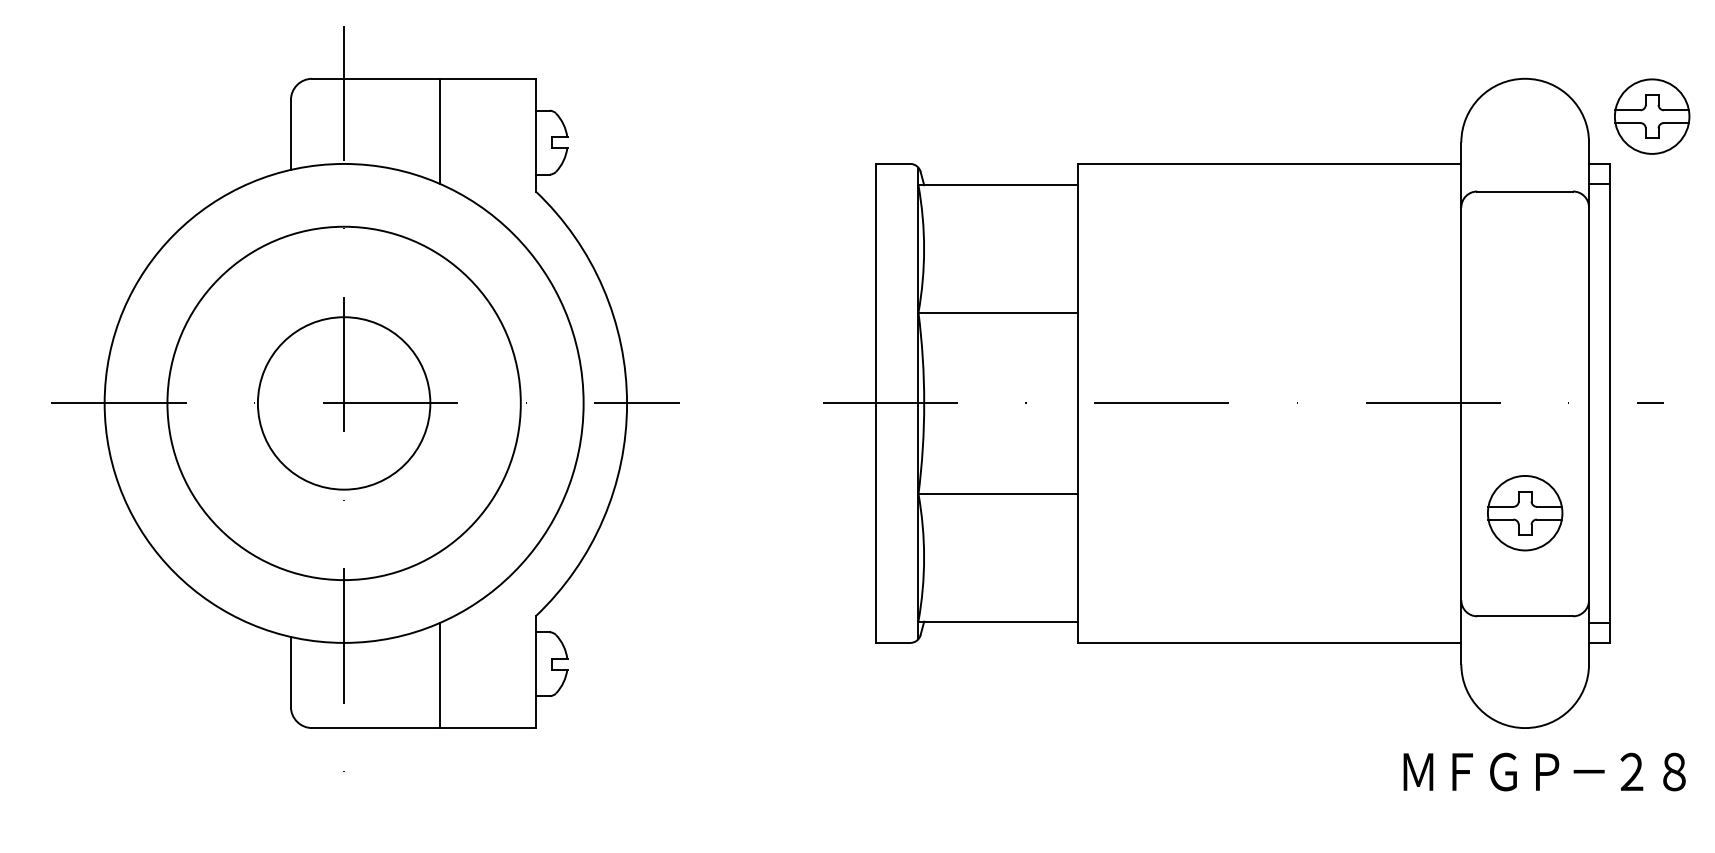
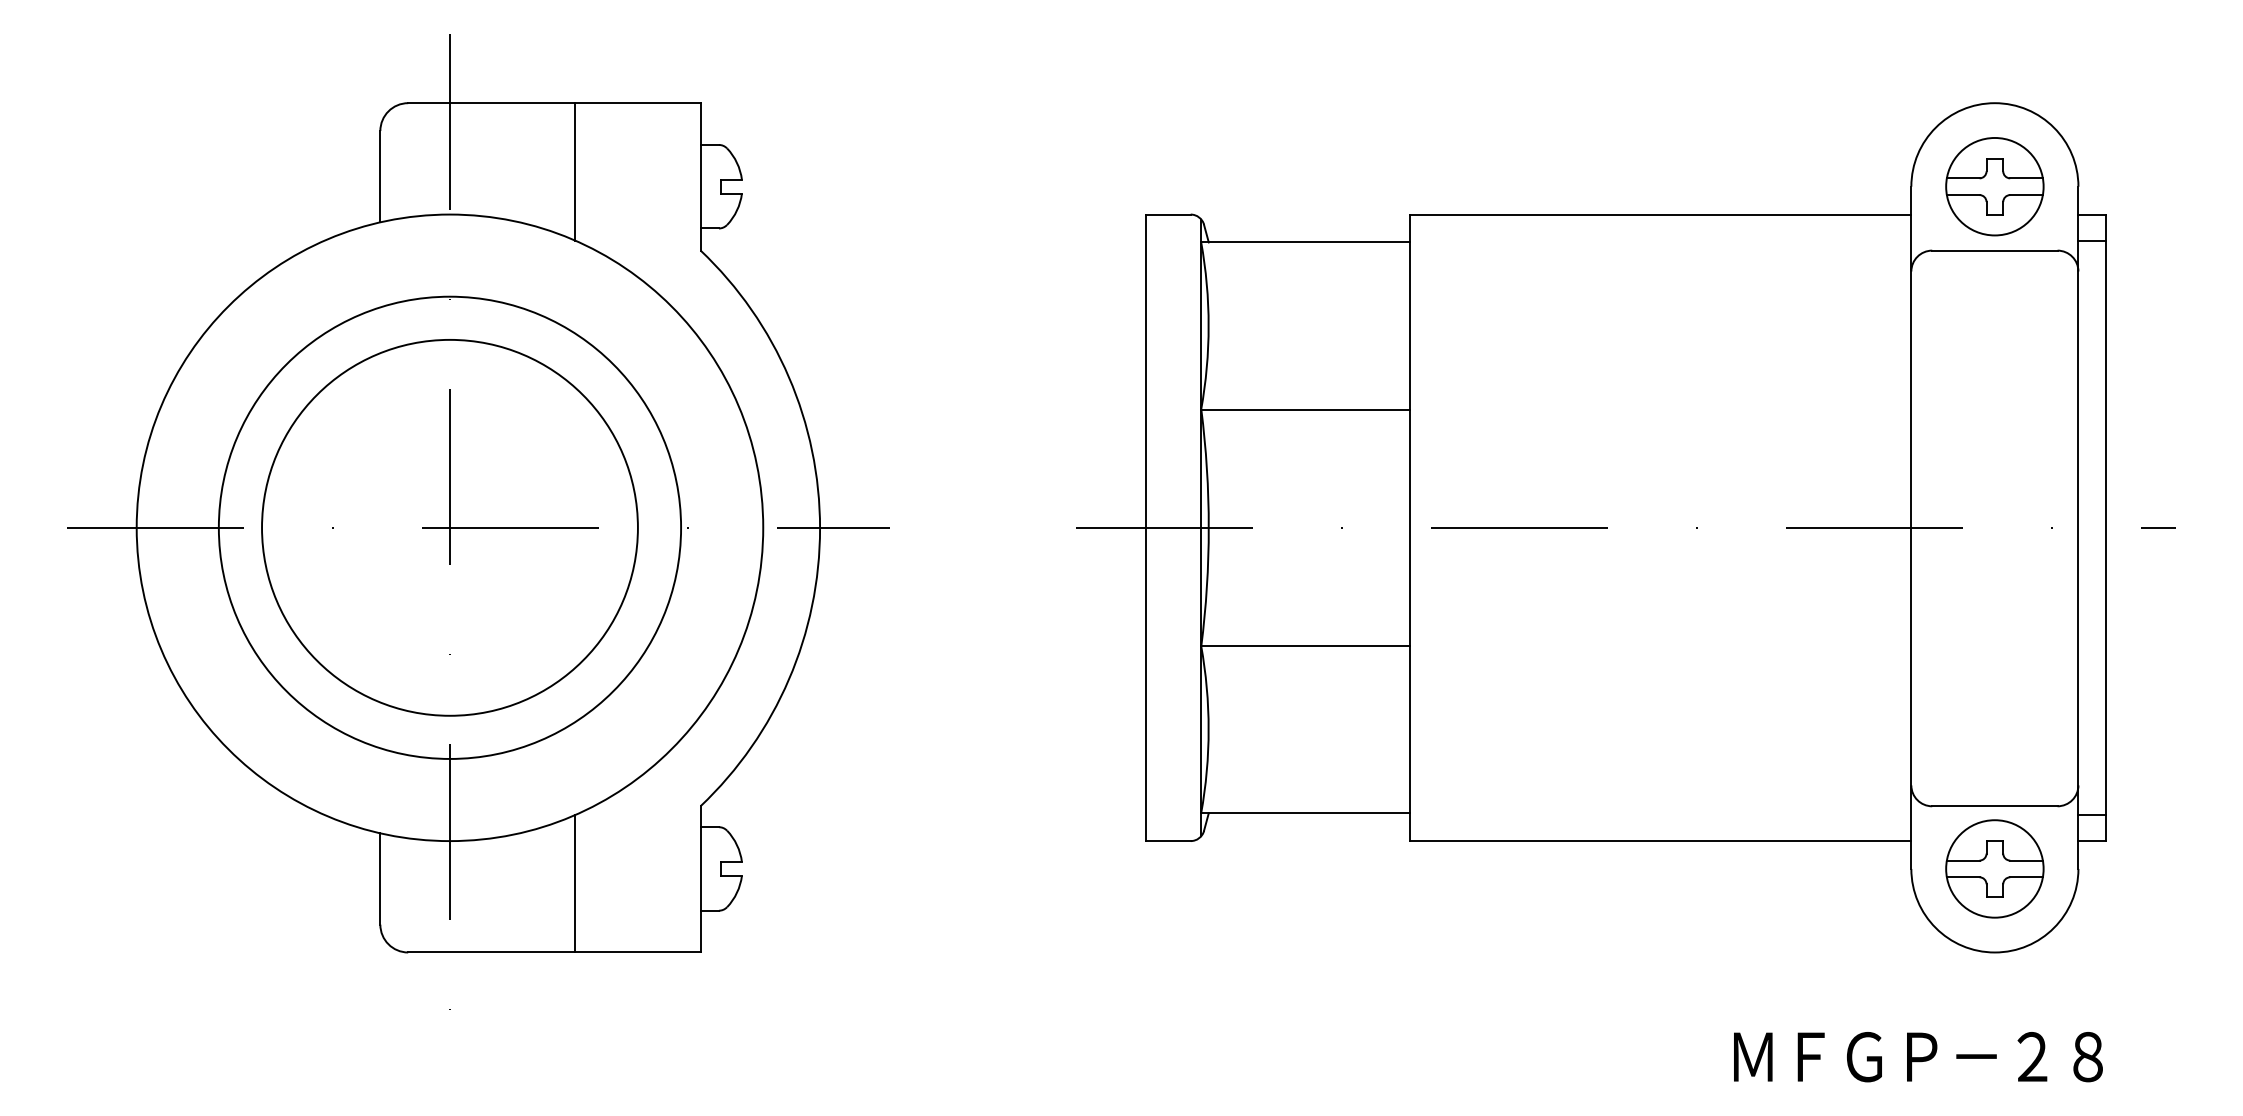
part: (1652, 116) -> (1995, 186), moved
circle: (343, 403) -> (449, 527), size x1.67
part: (1525, 513) -> (1995, 869), moved
text: (1544, 771) -> (1918, 1056), moved

